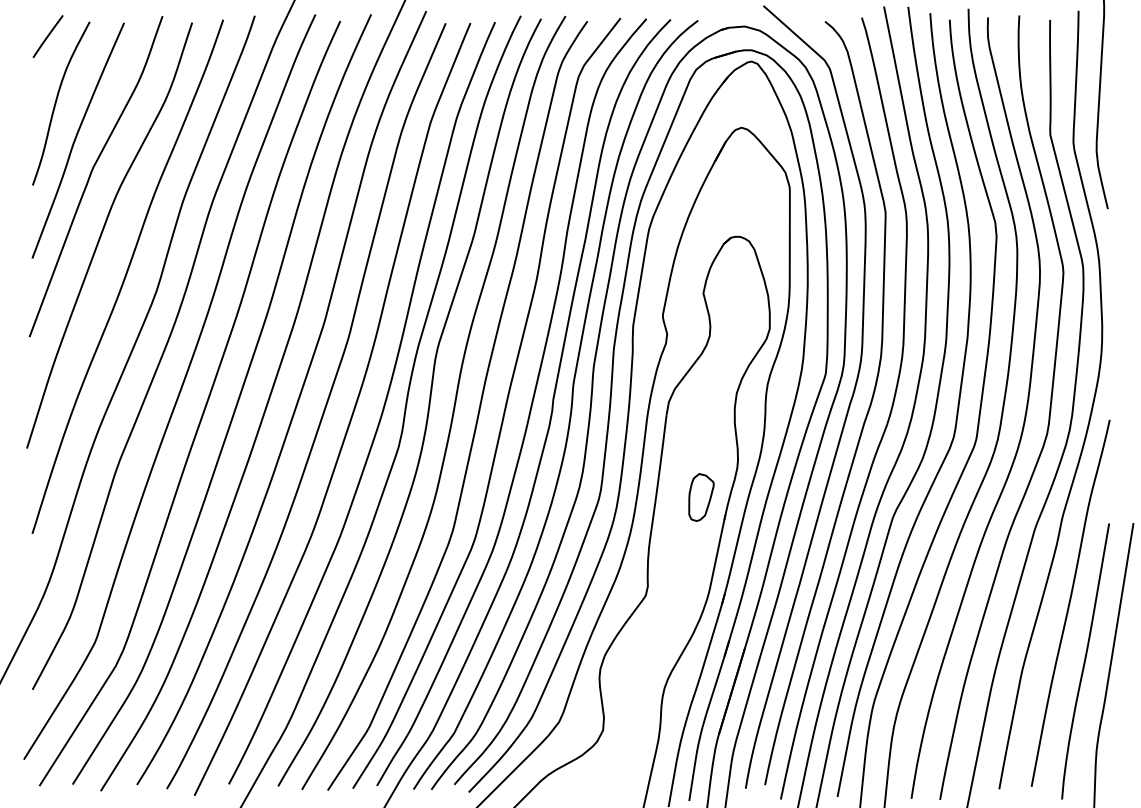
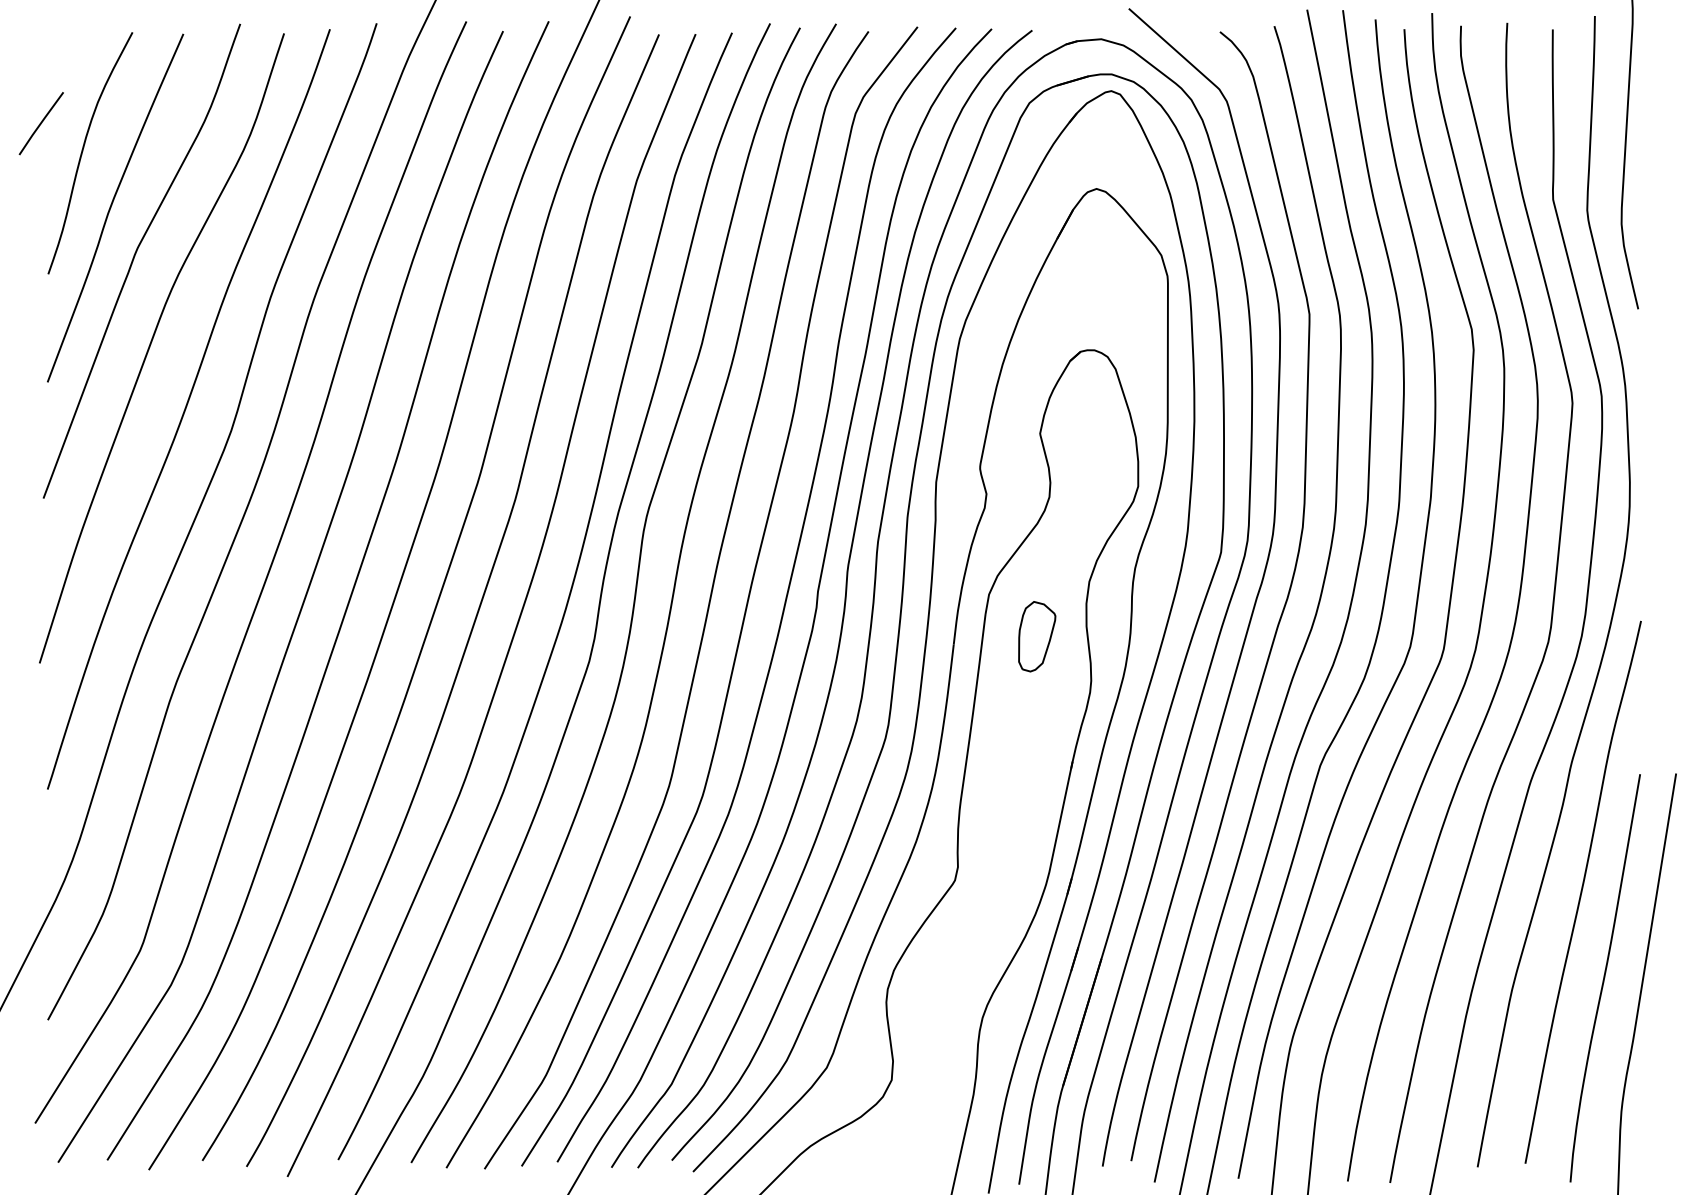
line: (47, 36) -> (40, 123), moved
part: (701, 497) -> (1037, 636), moved

